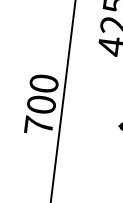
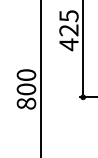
text: (39, 125) -> (26, 103), 700 -> 800

